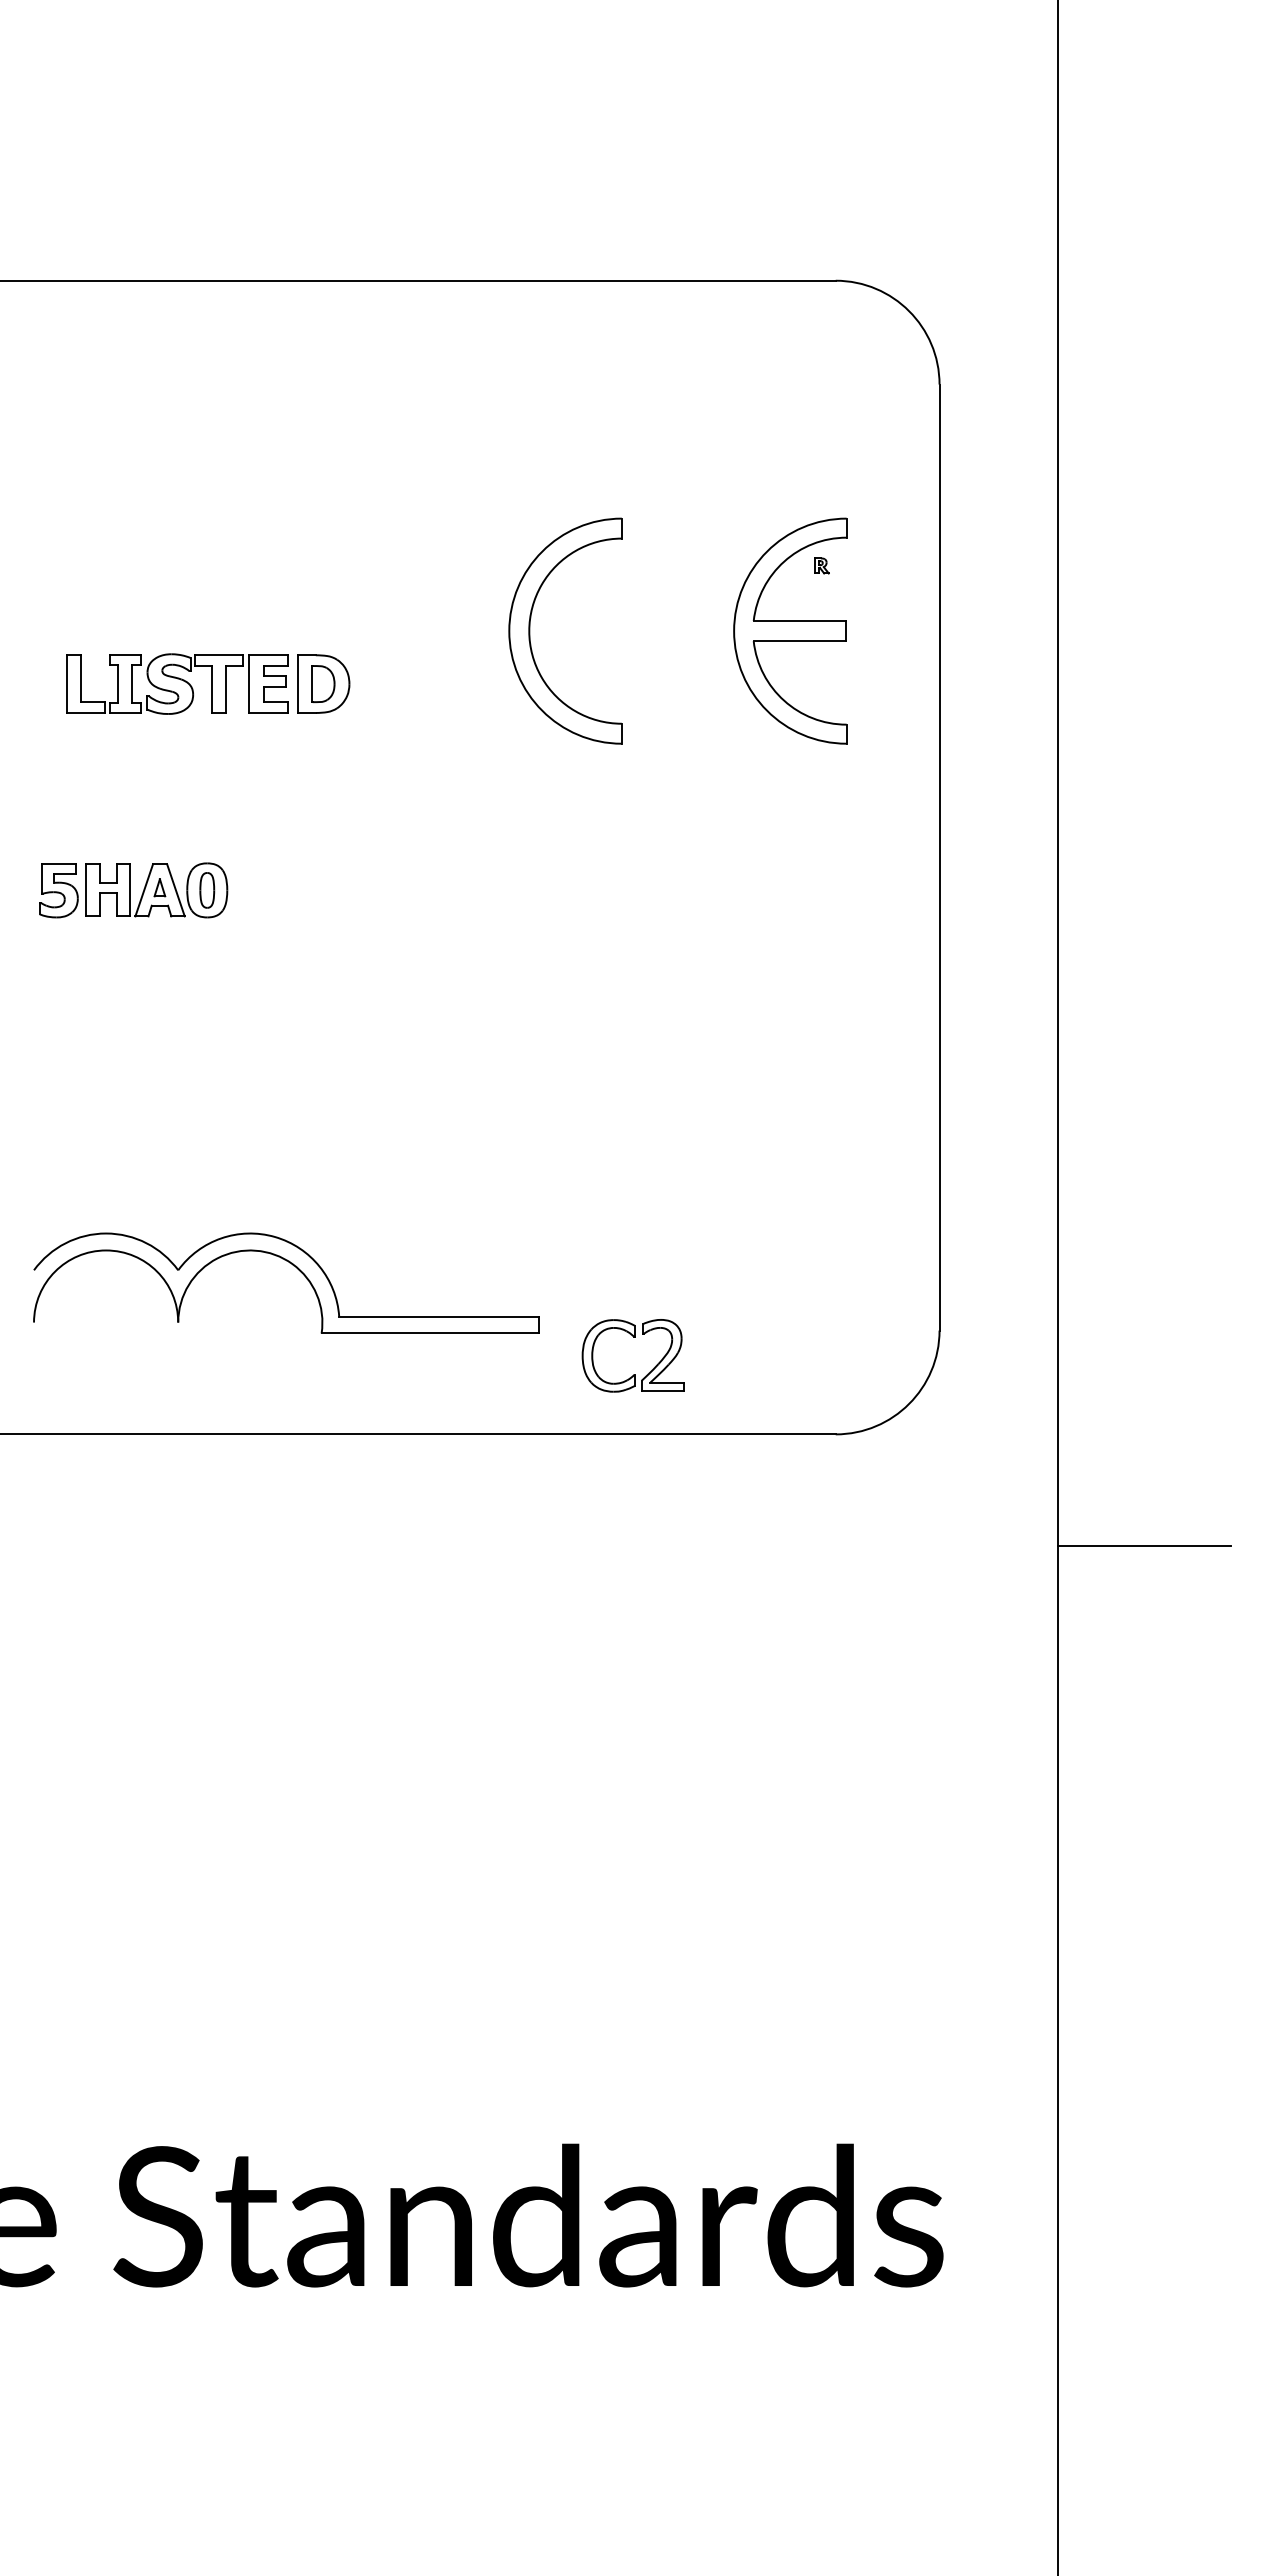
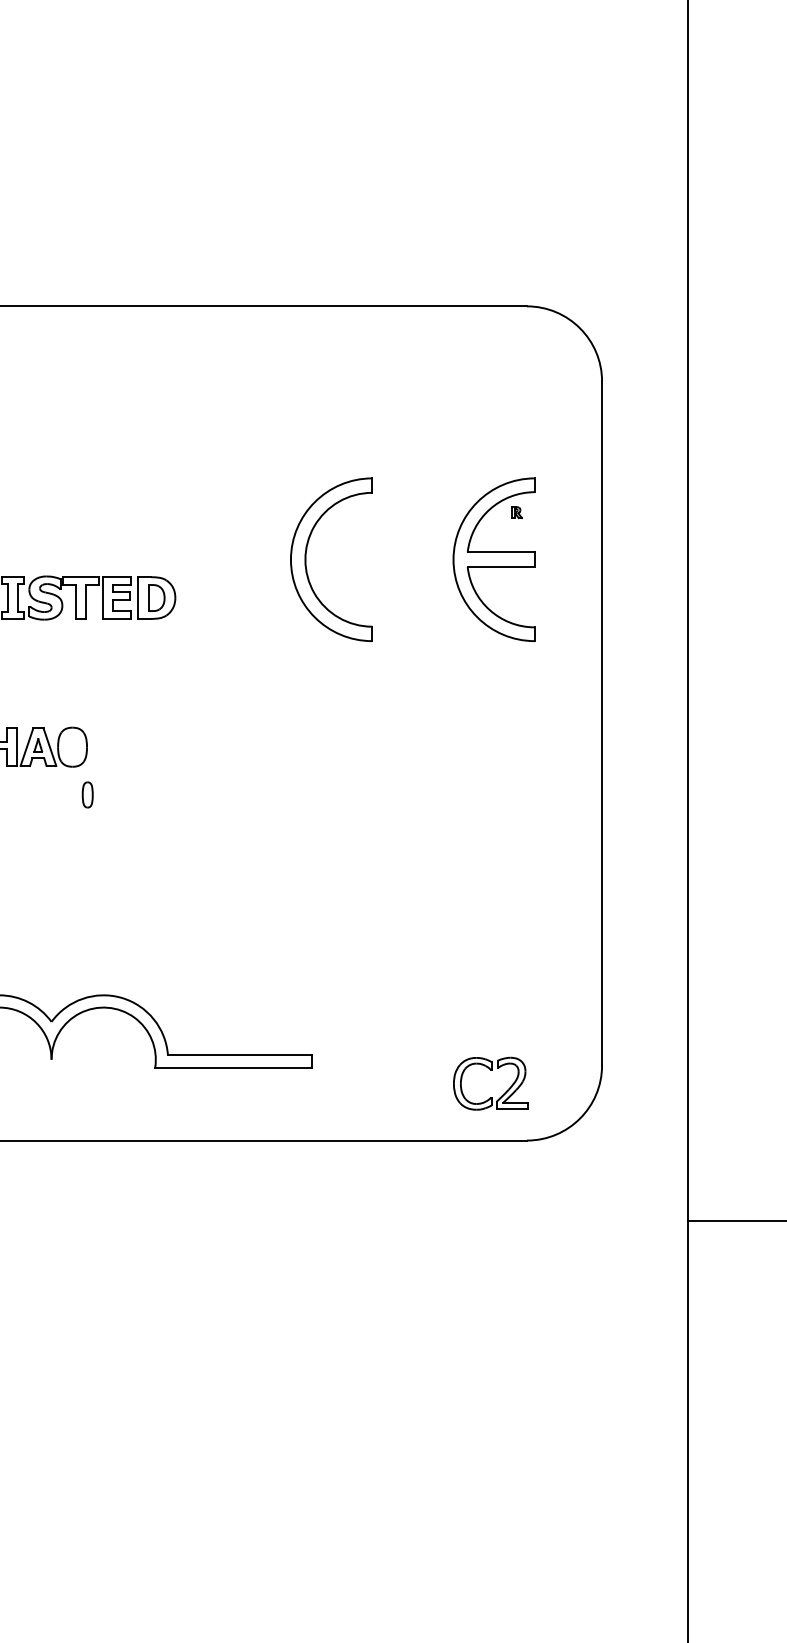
part: (207, 890) -> (87, 795), moved
part: (633, 1337) -> (490, 1070), moved

